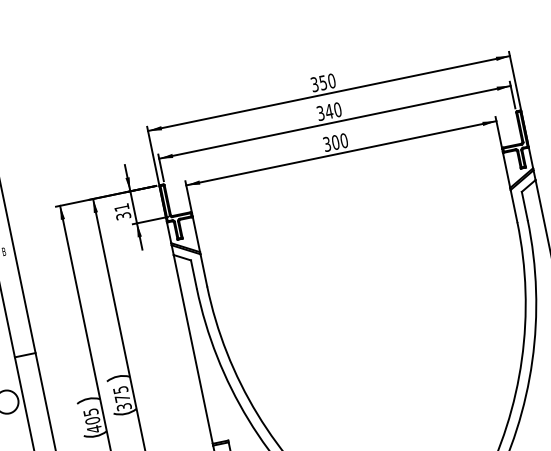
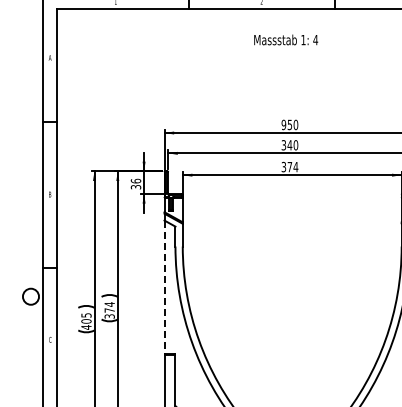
text: (314, 84) -> (283, 124), 350 -> 950
text: (339, 142) -> (292, 167), 300 -> 374
text: (120, 206) -> (135, 180), 31 -> 36
line: (193, 349) -> (164, 287), solid -> dashed
text: (120, 390) -> (109, 304), 375 -> 374

